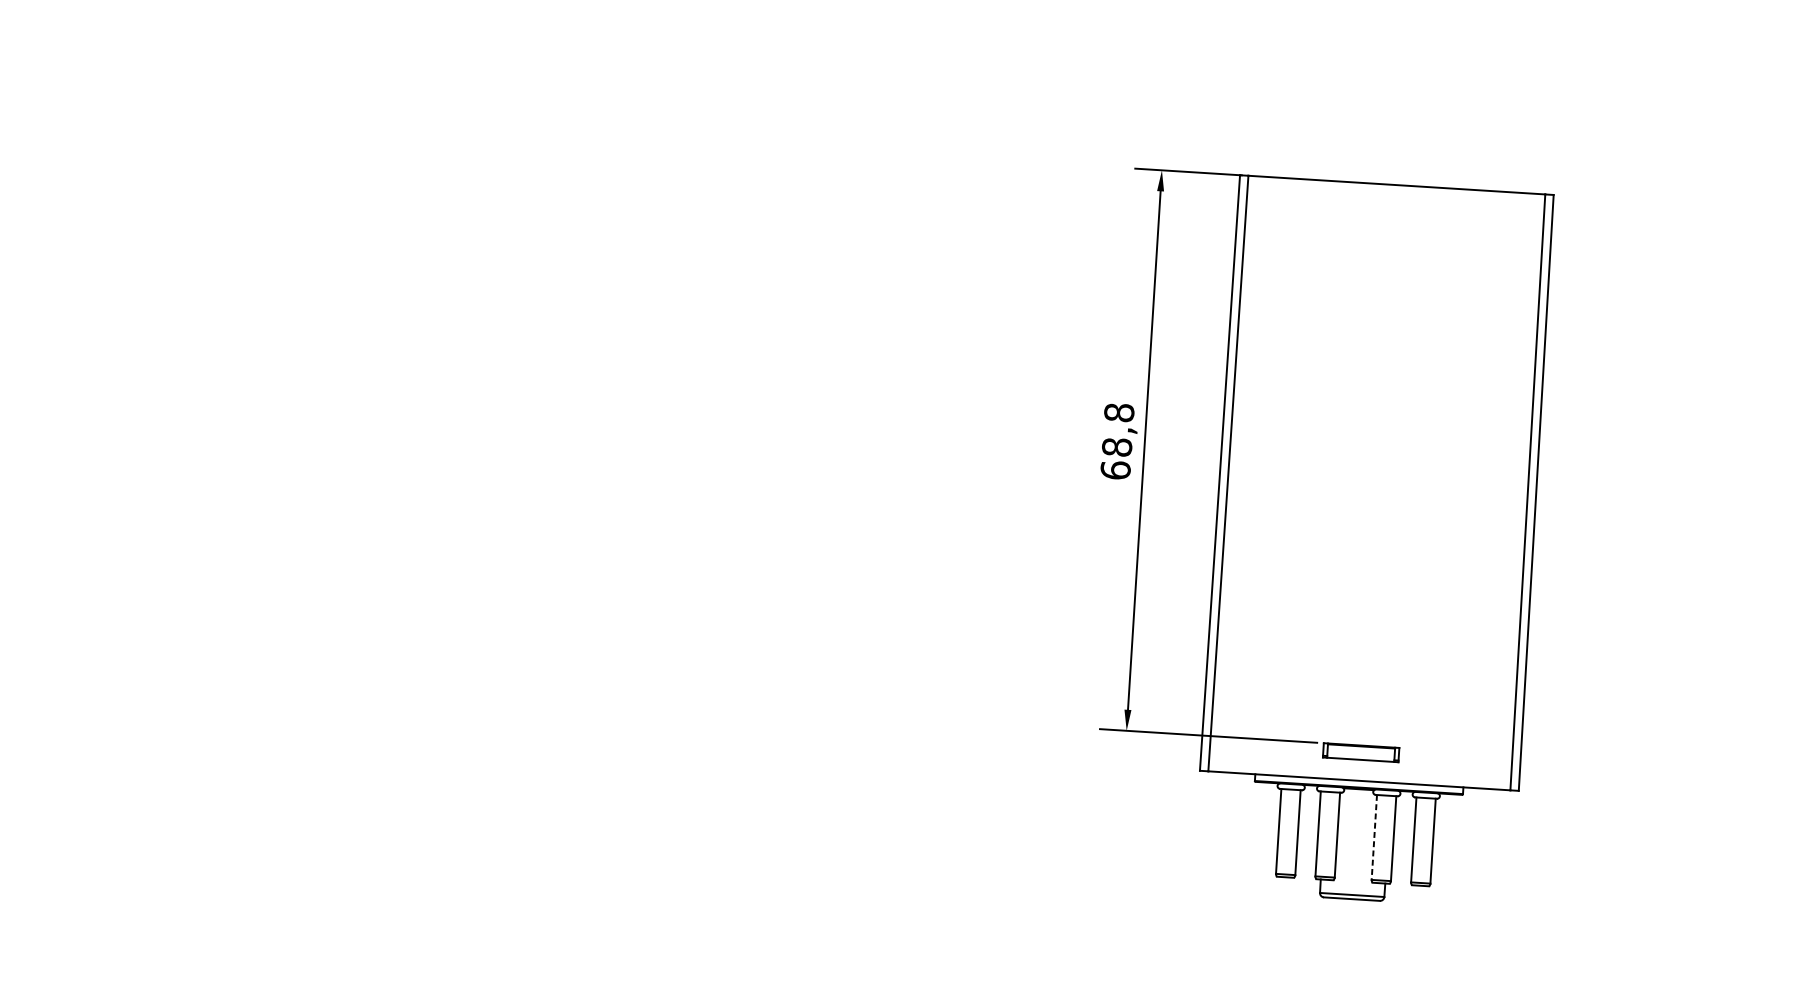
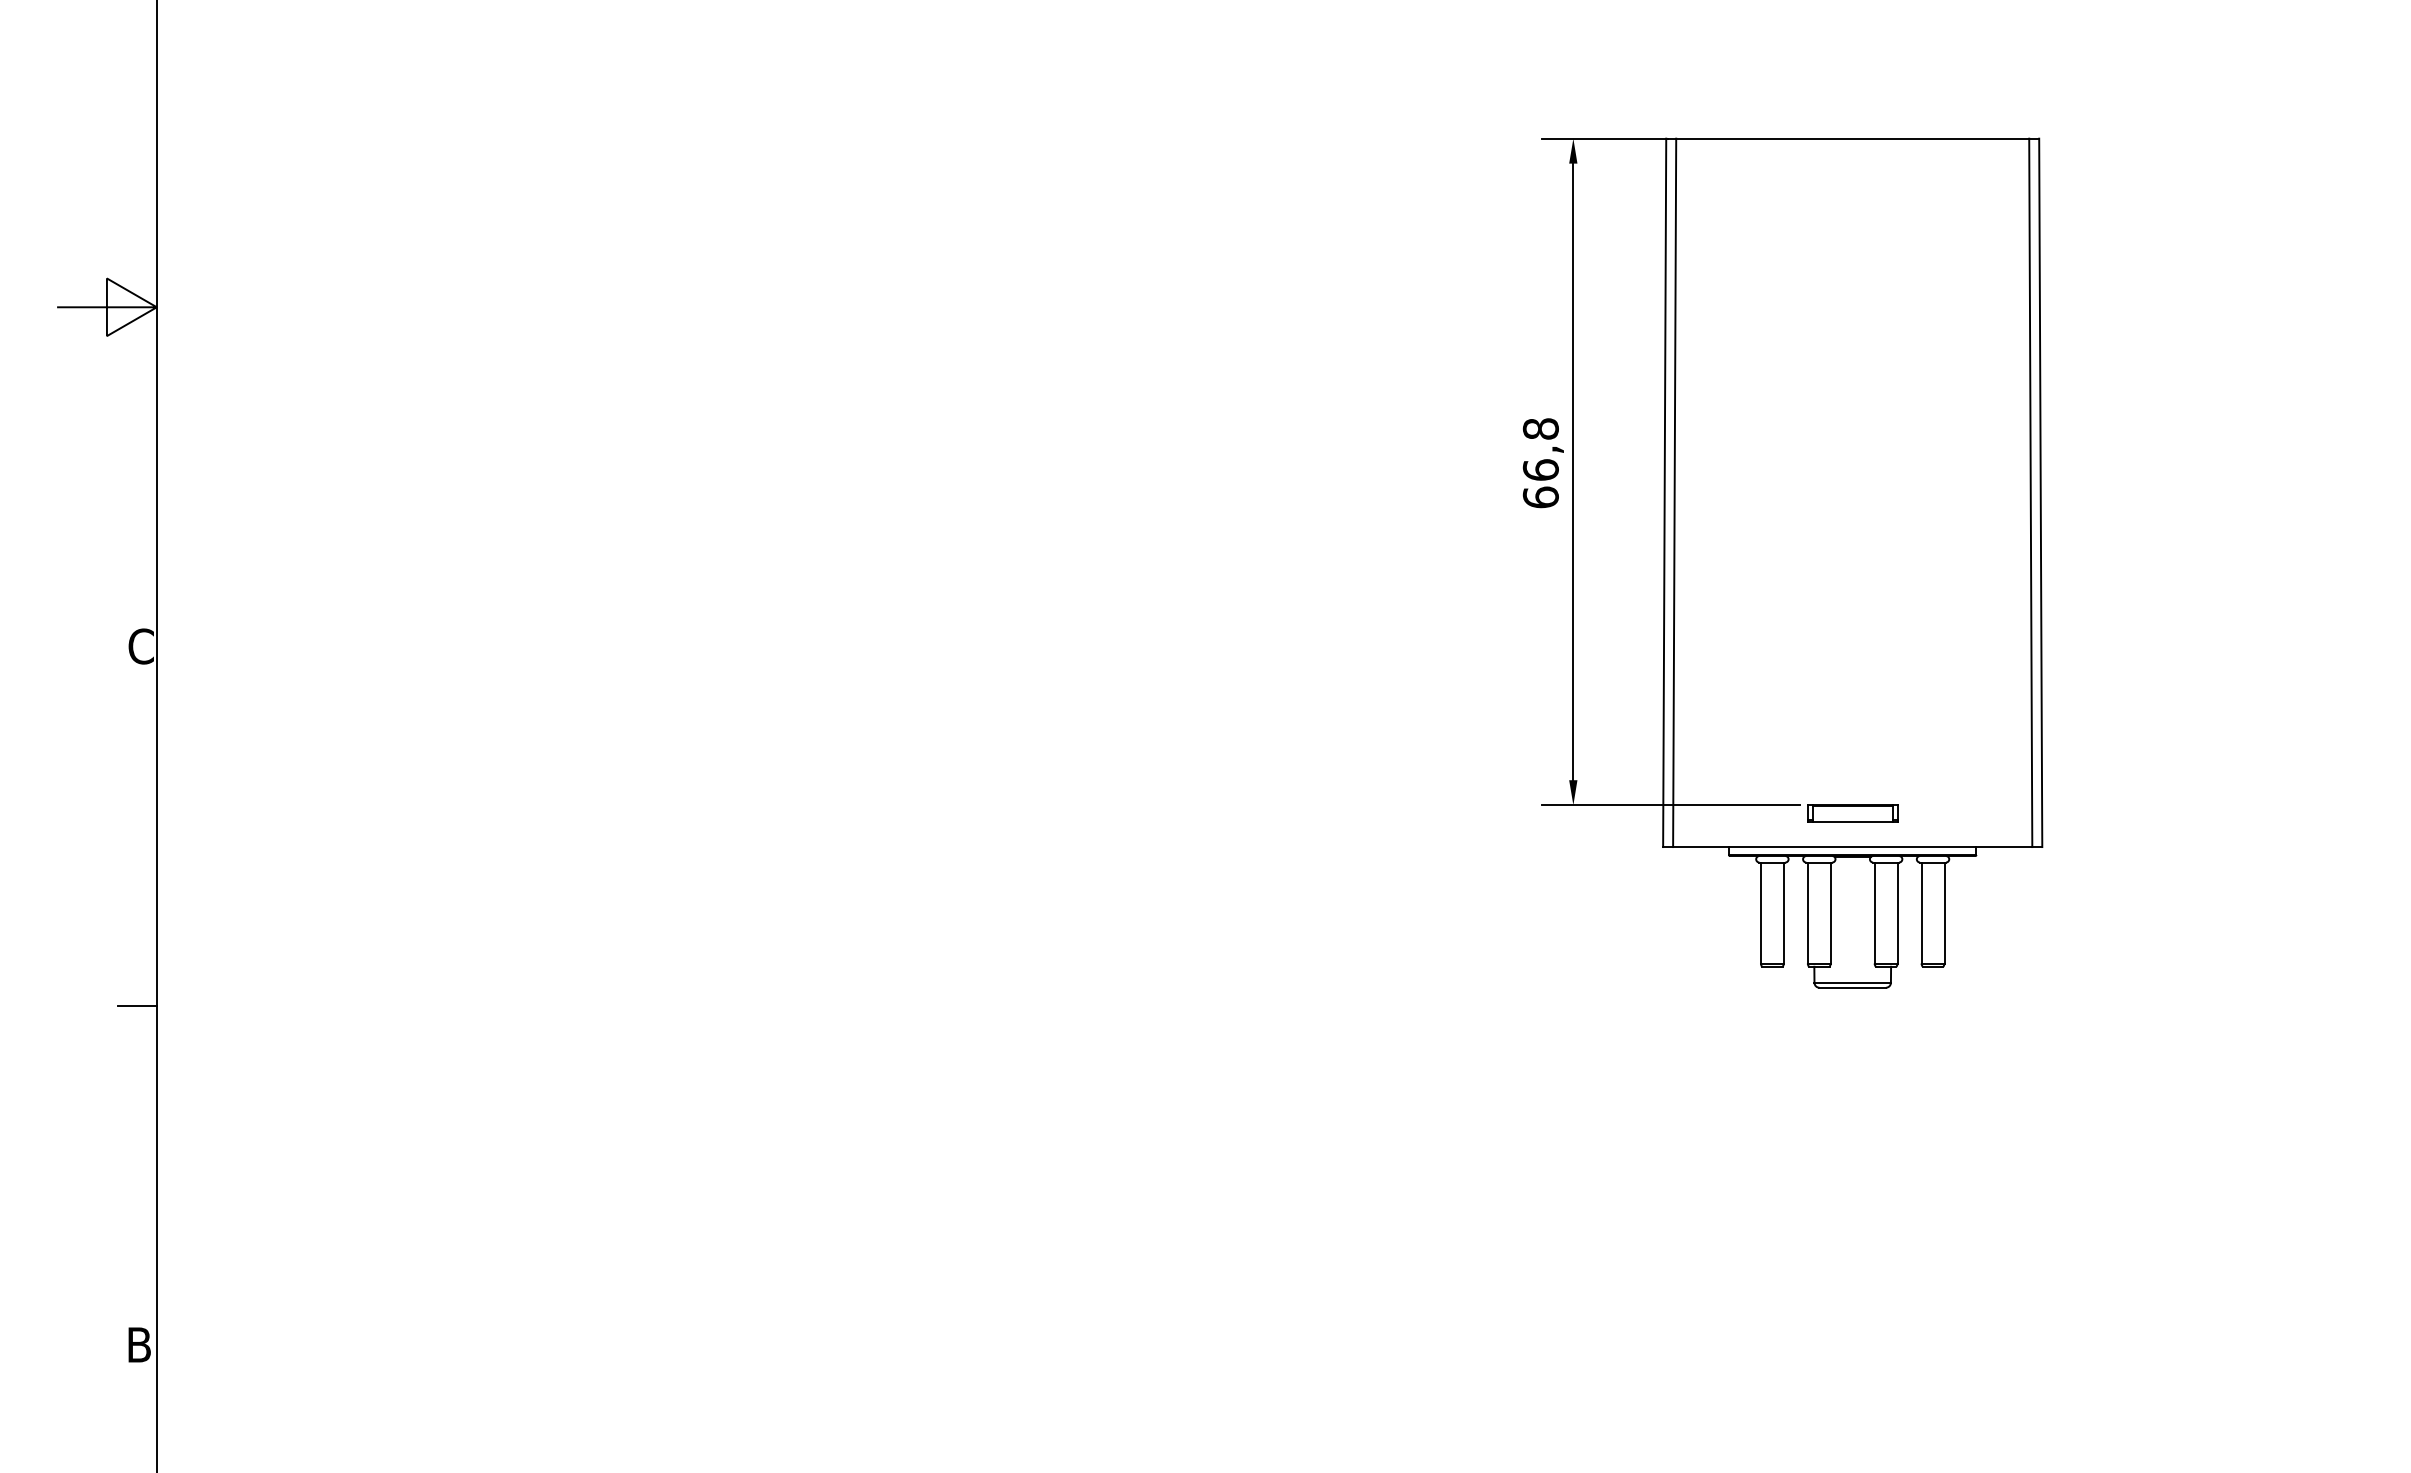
text: (1116, 446) -> (1540, 469), 68,8 -> 66,8
line: (1374, 837) -> (1874, 913), dashed -> solid

